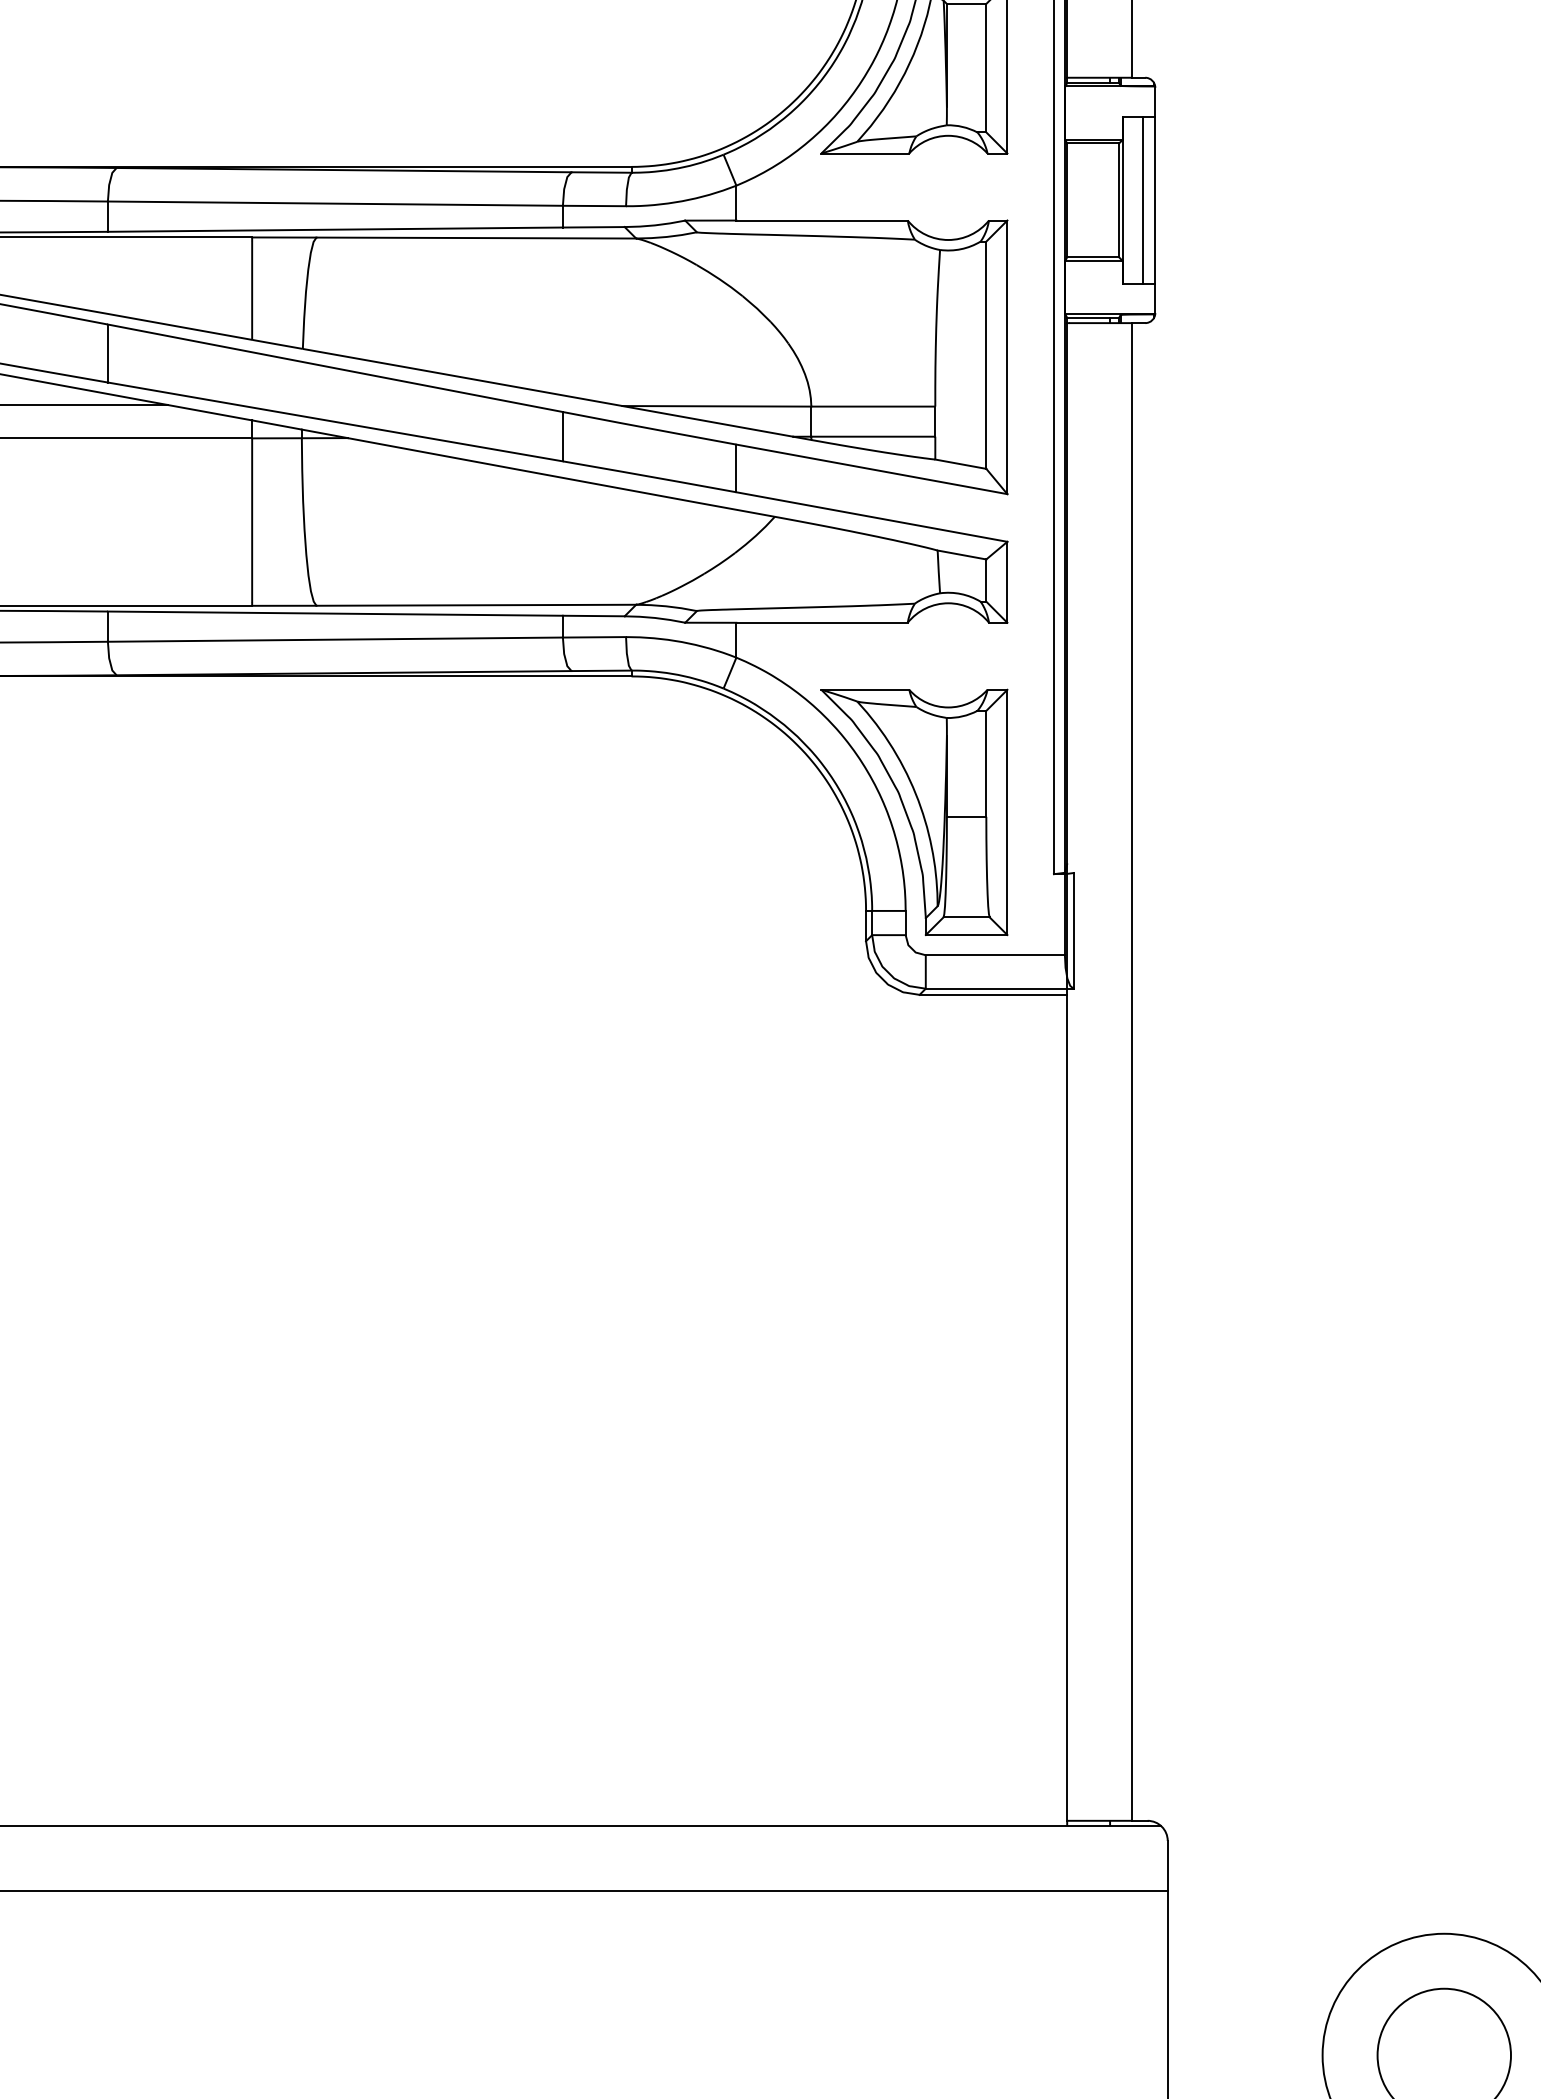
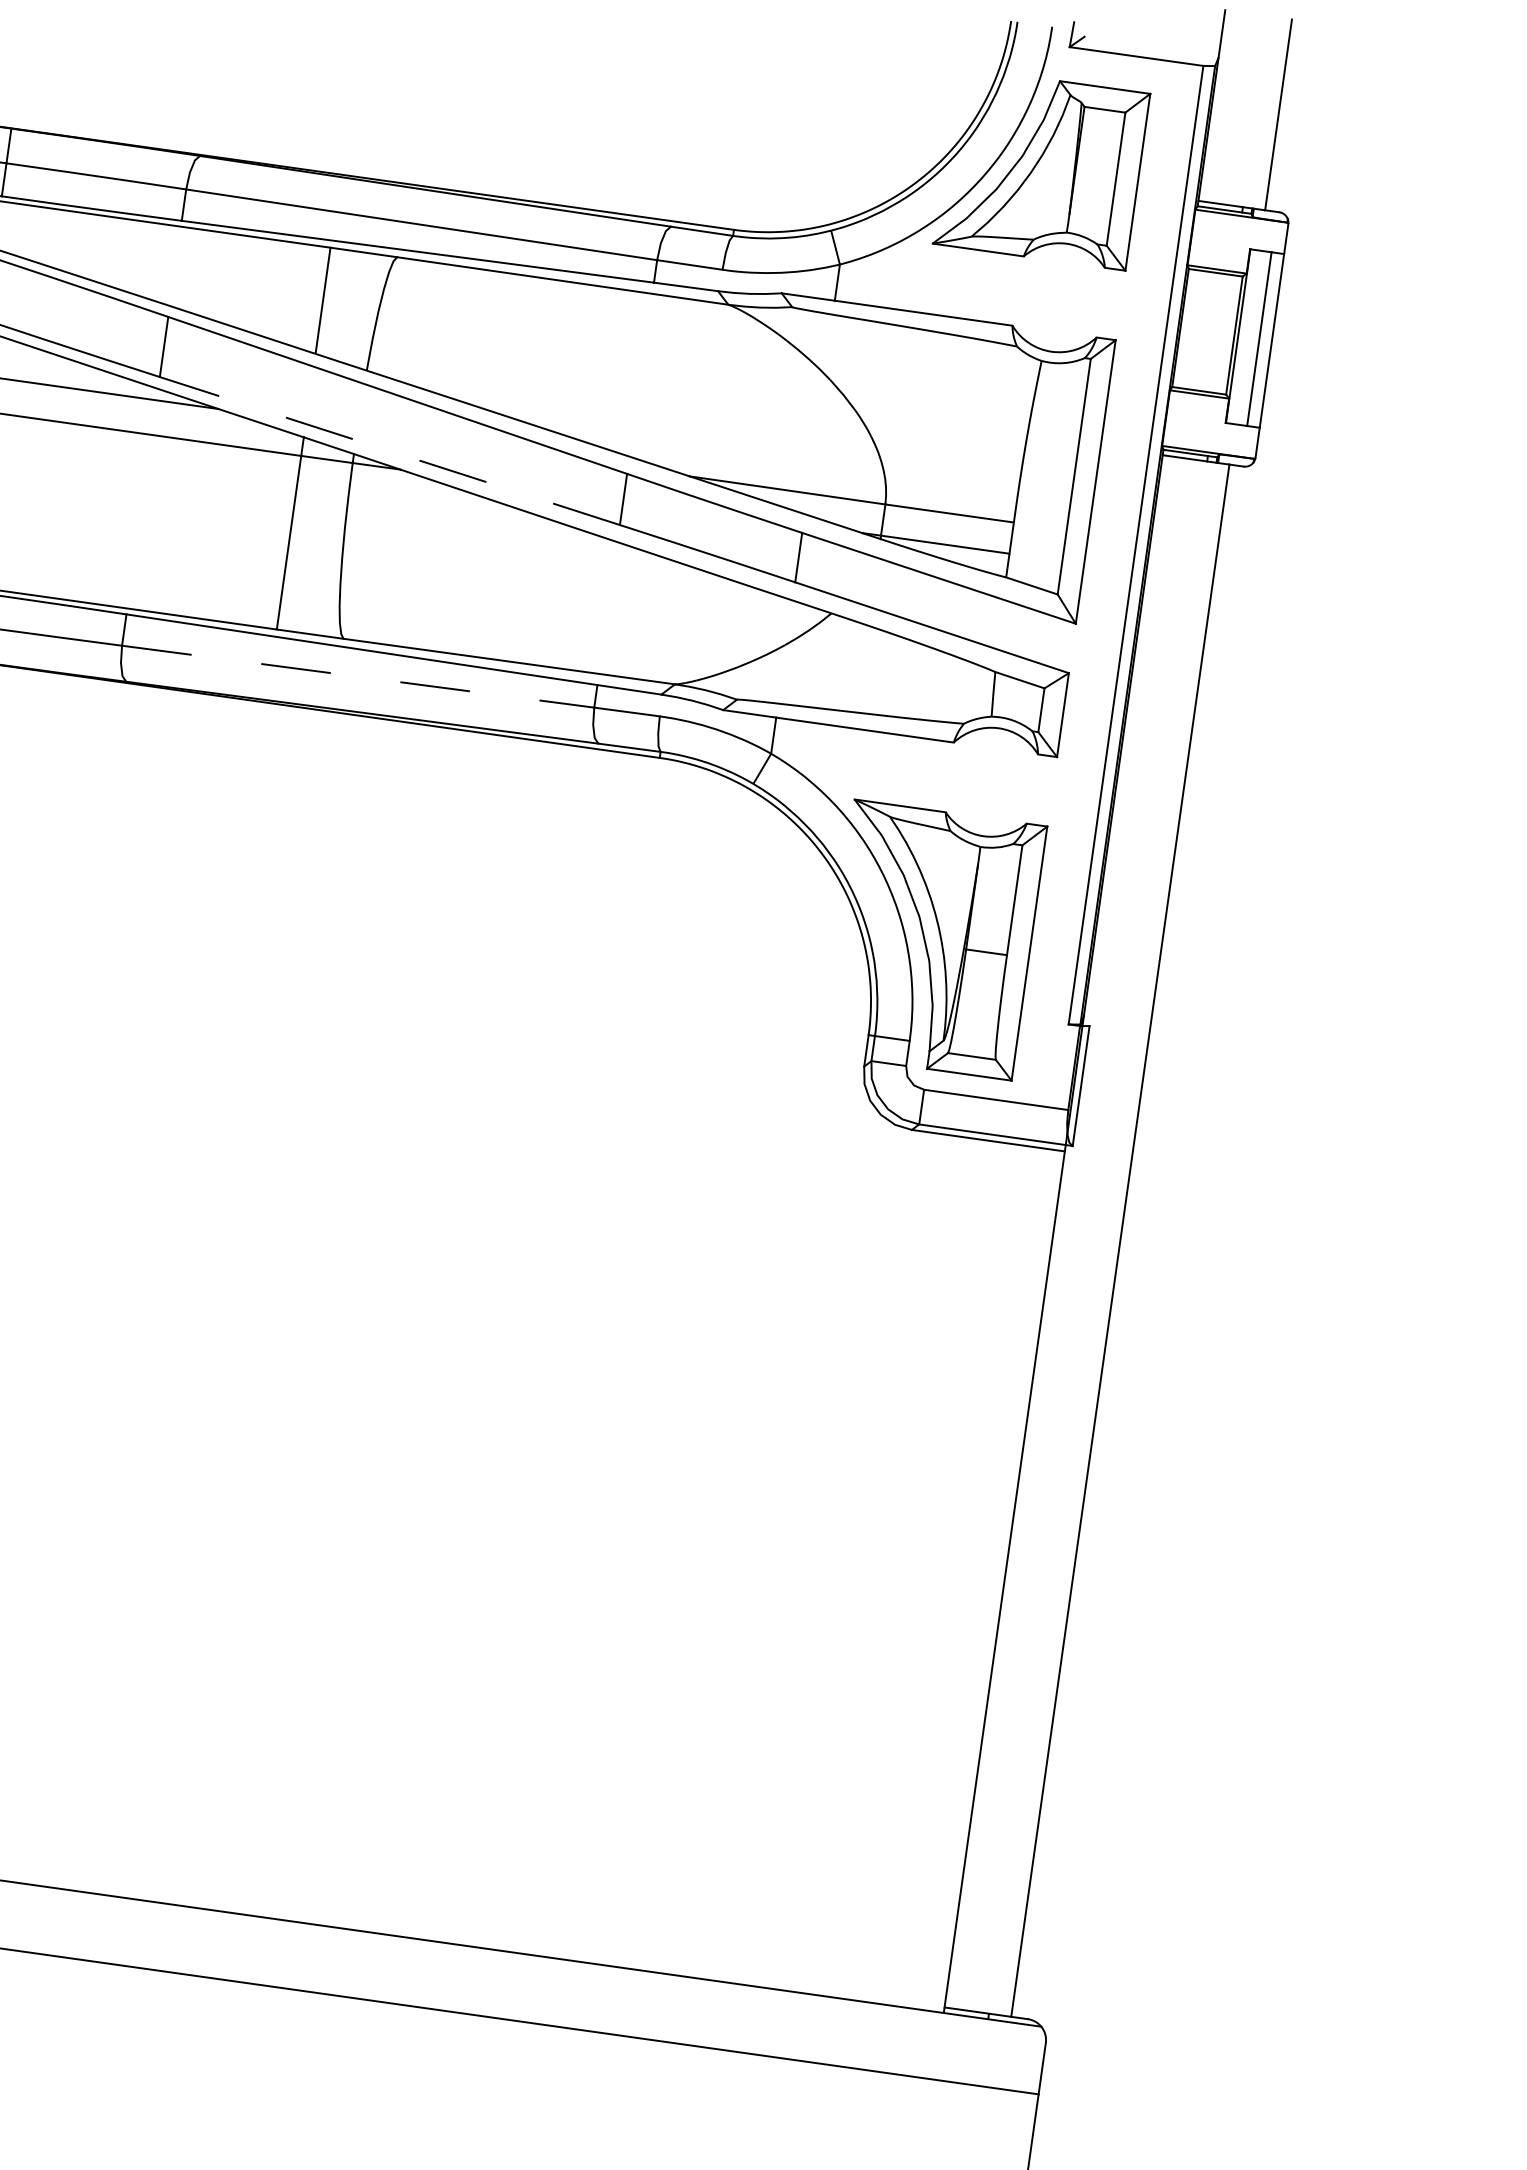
line: (335, 421) -> (390, 450), solid -> dashed
line: (335, 639) -> (358, 676), solid -> dashed

